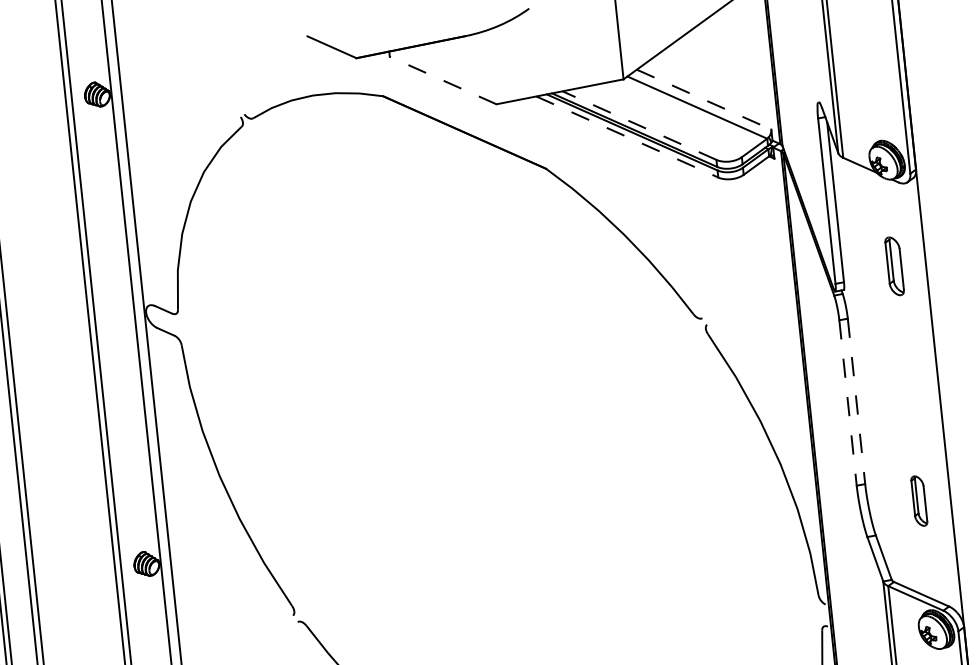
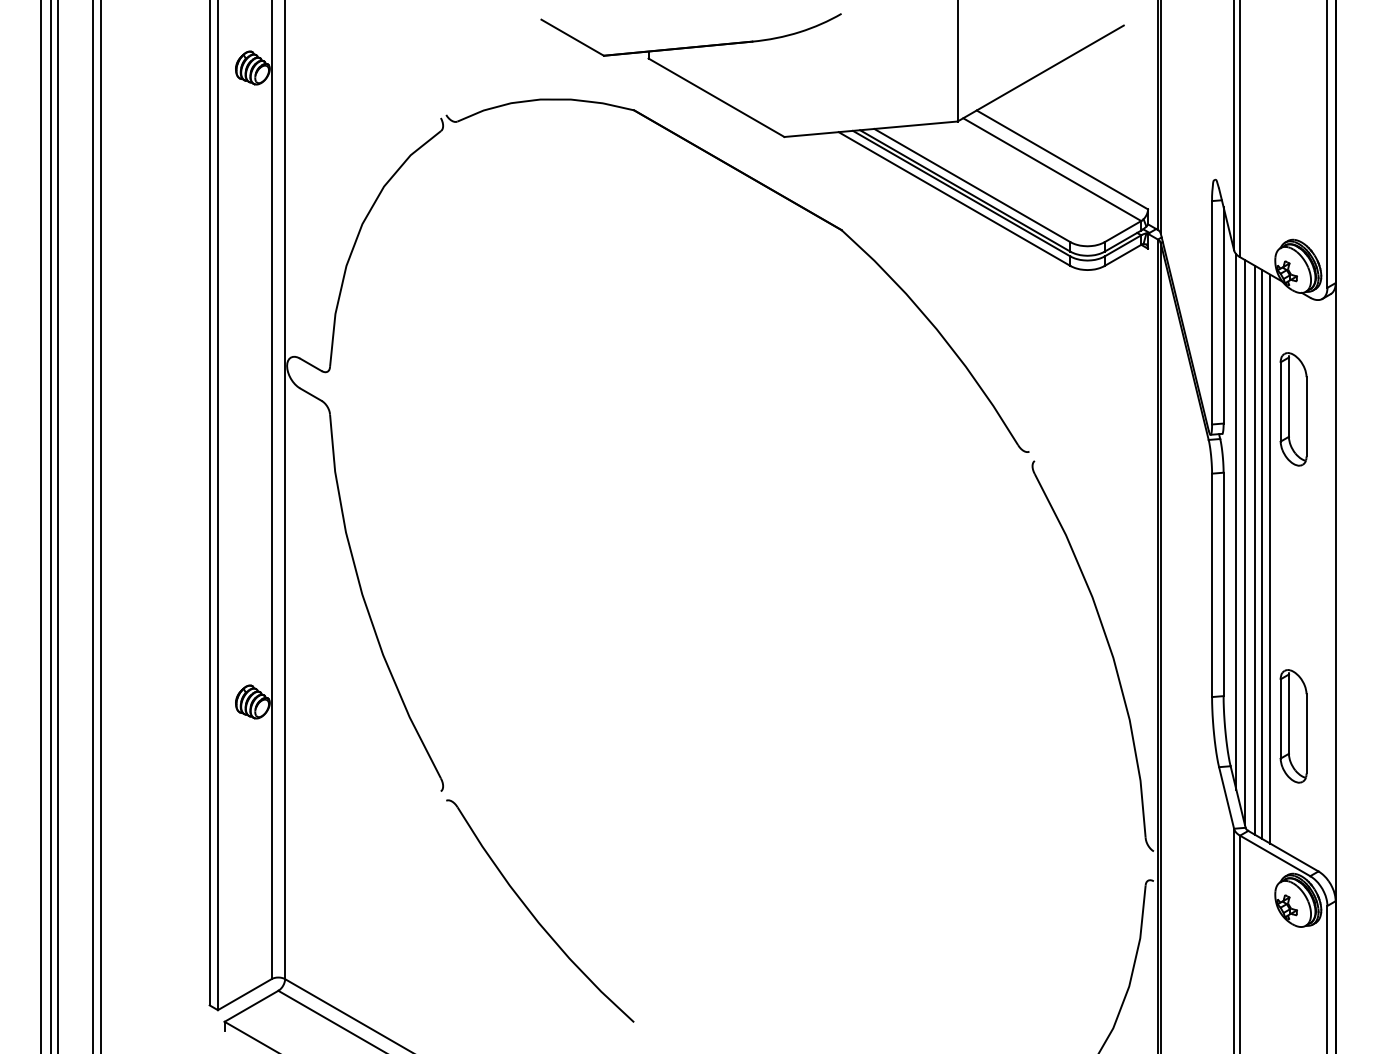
line: (443, 80) -> (716, 97), dashed -> solid
line: (704, 99) -> (1062, 159), dashed -> solid
line: (638, 125) -> (971, 185), dashed -> solid
line: (627, 137) -> (954, 199), dashed -> solid
part: (894, 266) -> (1293, 409), size x1.43
line: (861, 353) -> (1236, 521), added
line: (868, 368) -> (1244, 542), added
line: (876, 373) -> (1254, 549), added
line: (882, 375) -> (1261, 553), added
line: (889, 378) -> (1270, 558), added
line: (856, 401) -> (1223, 584), dashed -> solid
line: (848, 403) -> (1212, 585), dashed -> solid
part: (919, 501) -> (1293, 726), size x1.67

